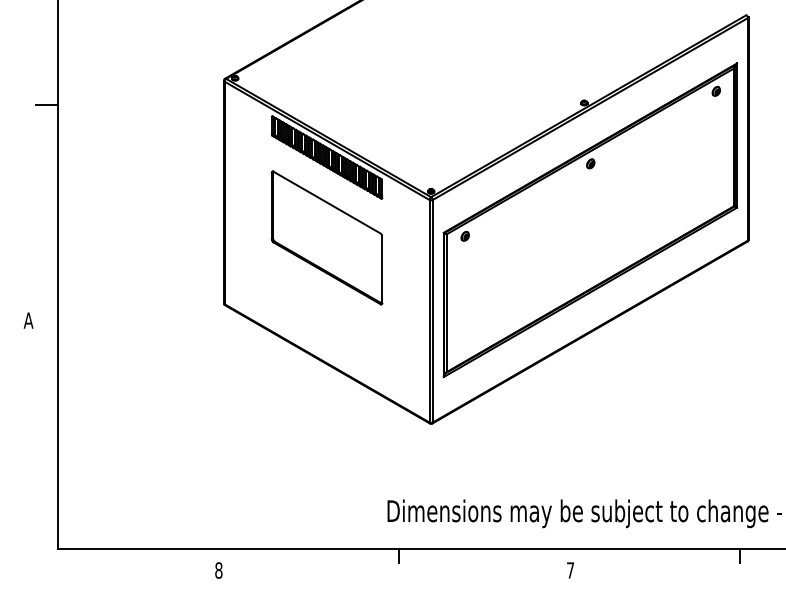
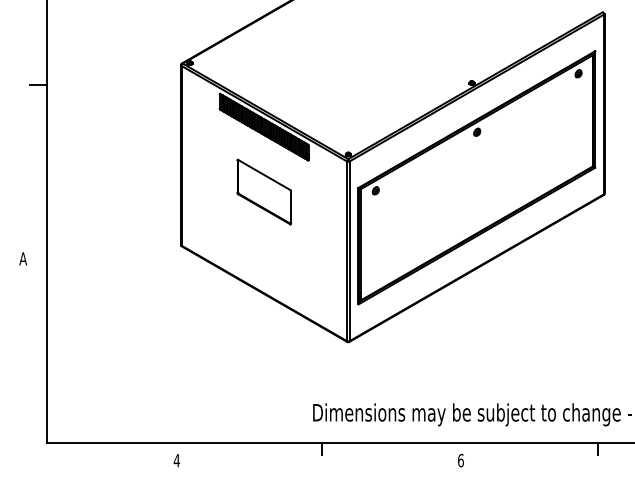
part: (326, 237) -> (263, 191), size x0.6
text: (218, 570) -> (176, 460), 8 -> 4
text: (570, 570) -> (460, 460), 7 -> 6

